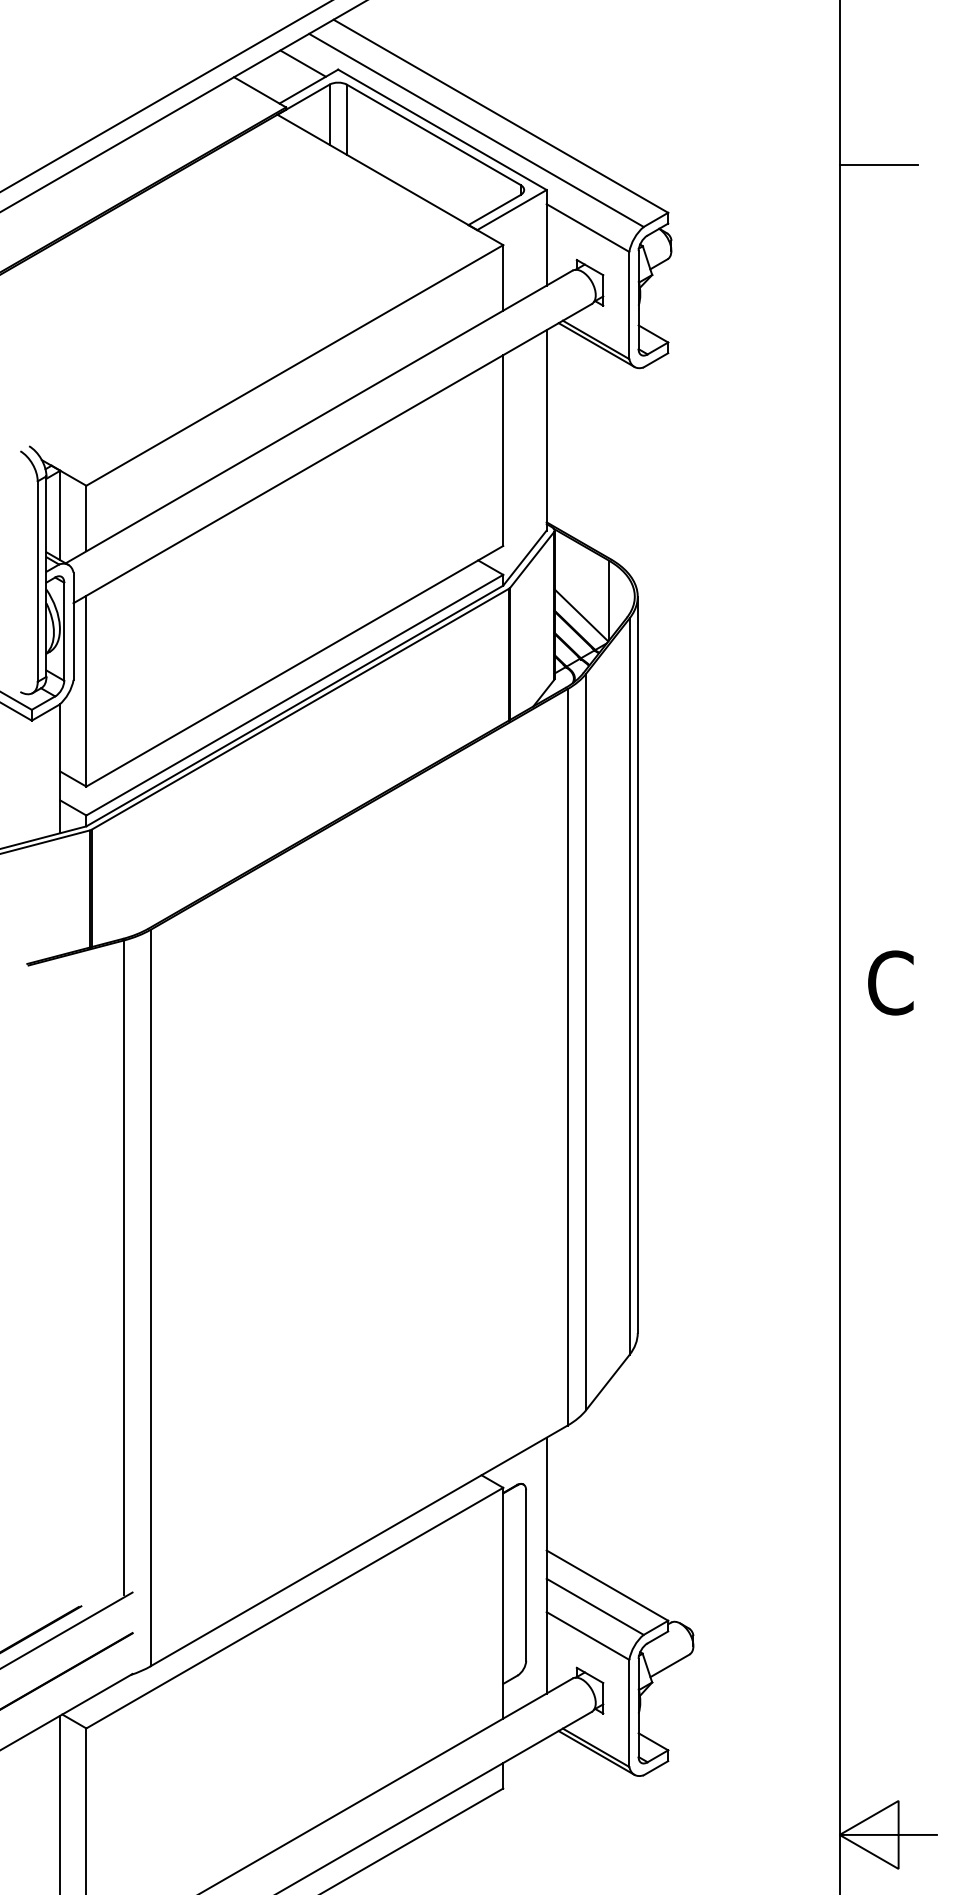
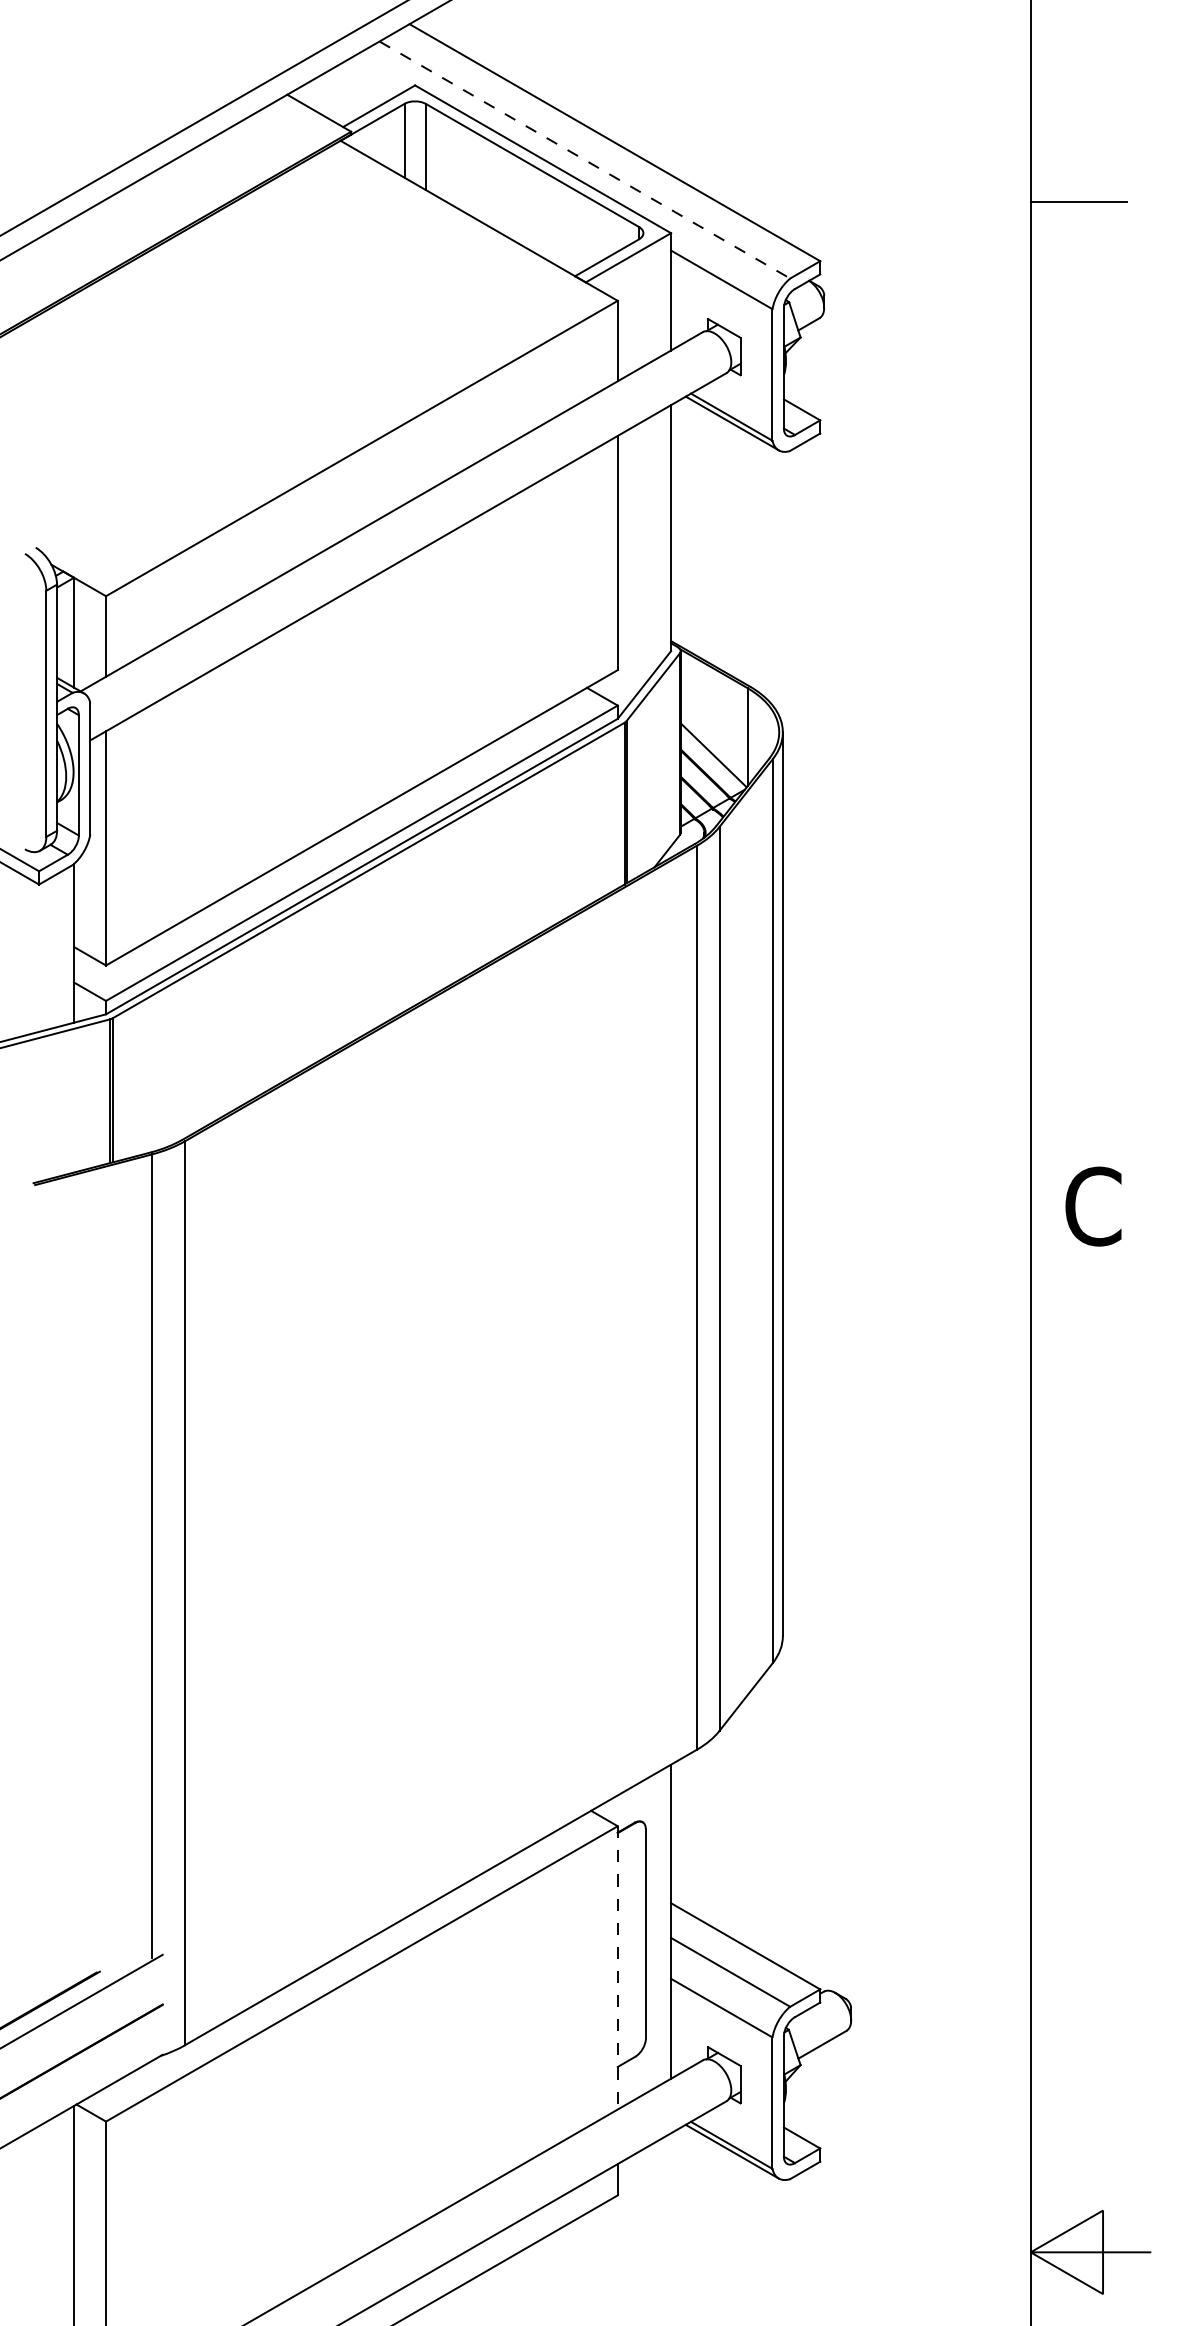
line: (302, 63) -> (371, 77), removed
line: (476, 130) -> (584, 160), solid -> dashed
line: (503, 1603) -> (618, 1968), solid -> dashed

